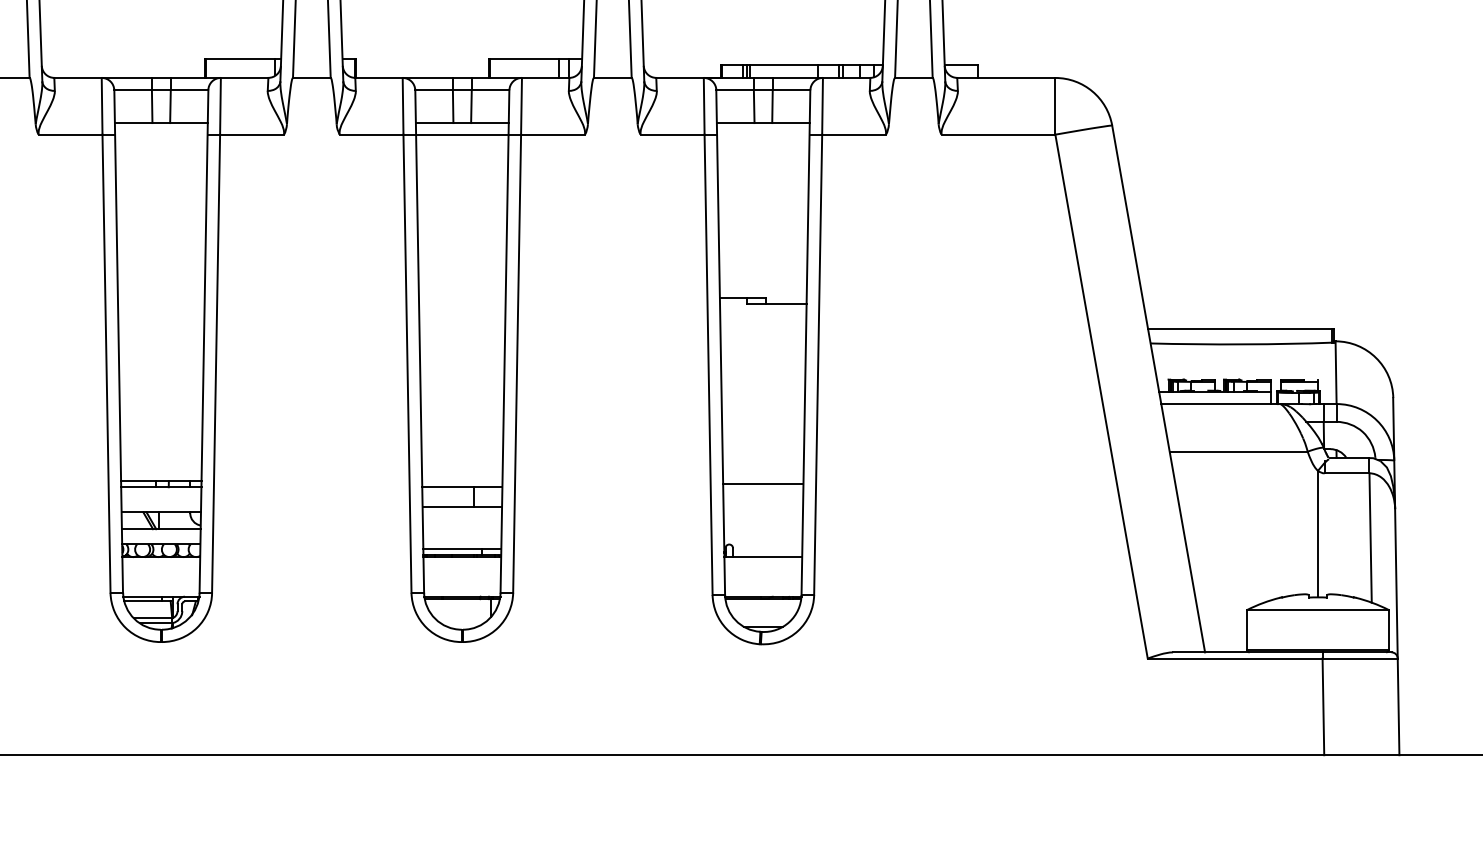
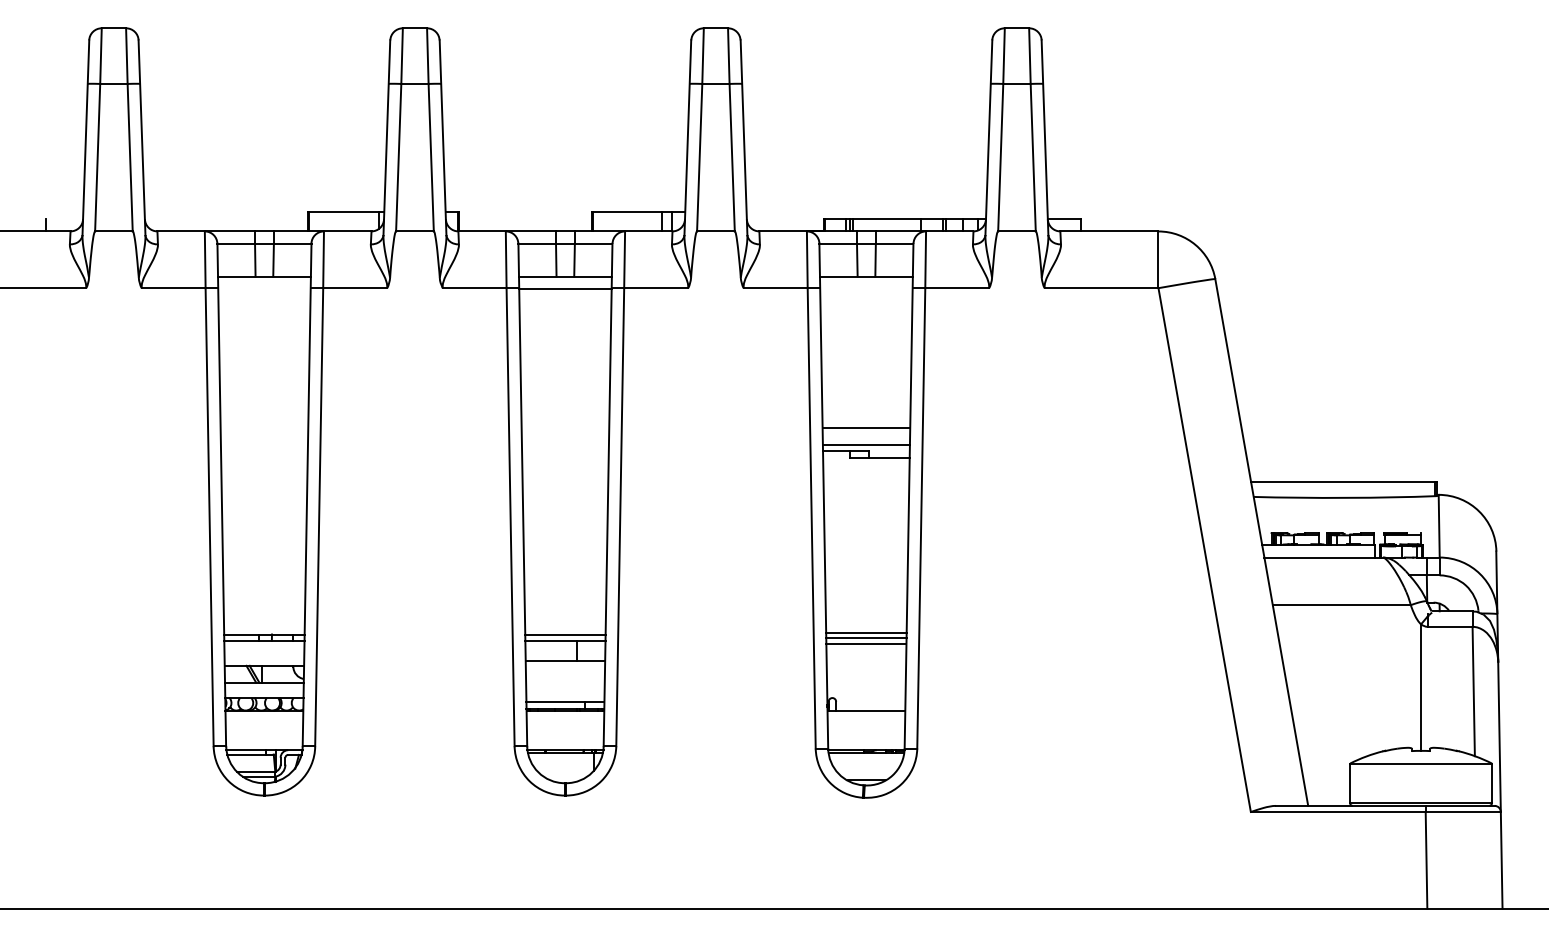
line: (763, 274) -> (866, 427), added
line: (763, 291) -> (866, 444), added
line: (763, 479) -> (866, 632), added
line: (462, 481) -> (565, 634), added
line: (763, 491) -> (866, 644), added

